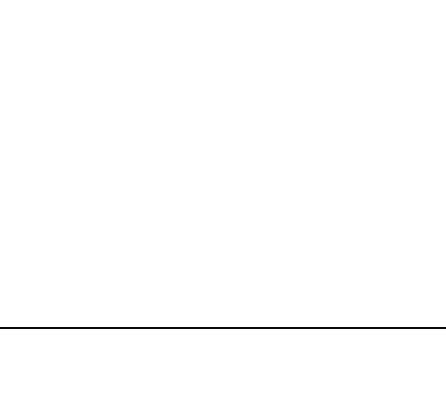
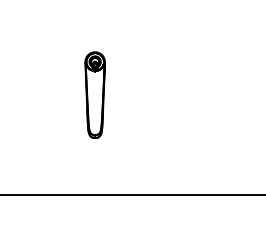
part: (151, 141) -> (94, 94), added

